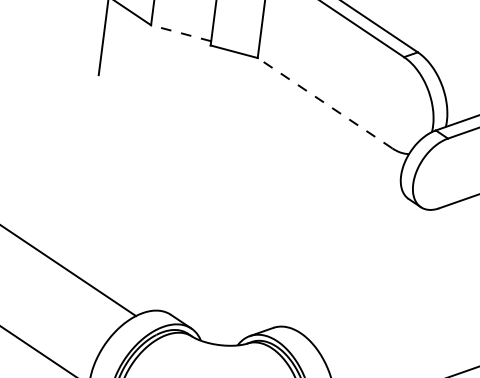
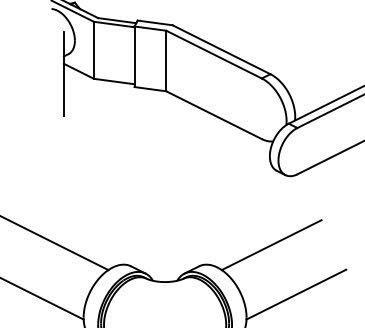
line: (180, 33) -> (113, 81), dashed -> solid
line: (324, 102) -> (213, 114), dashed -> solid
line: (386, 310) -> (271, 245), added

